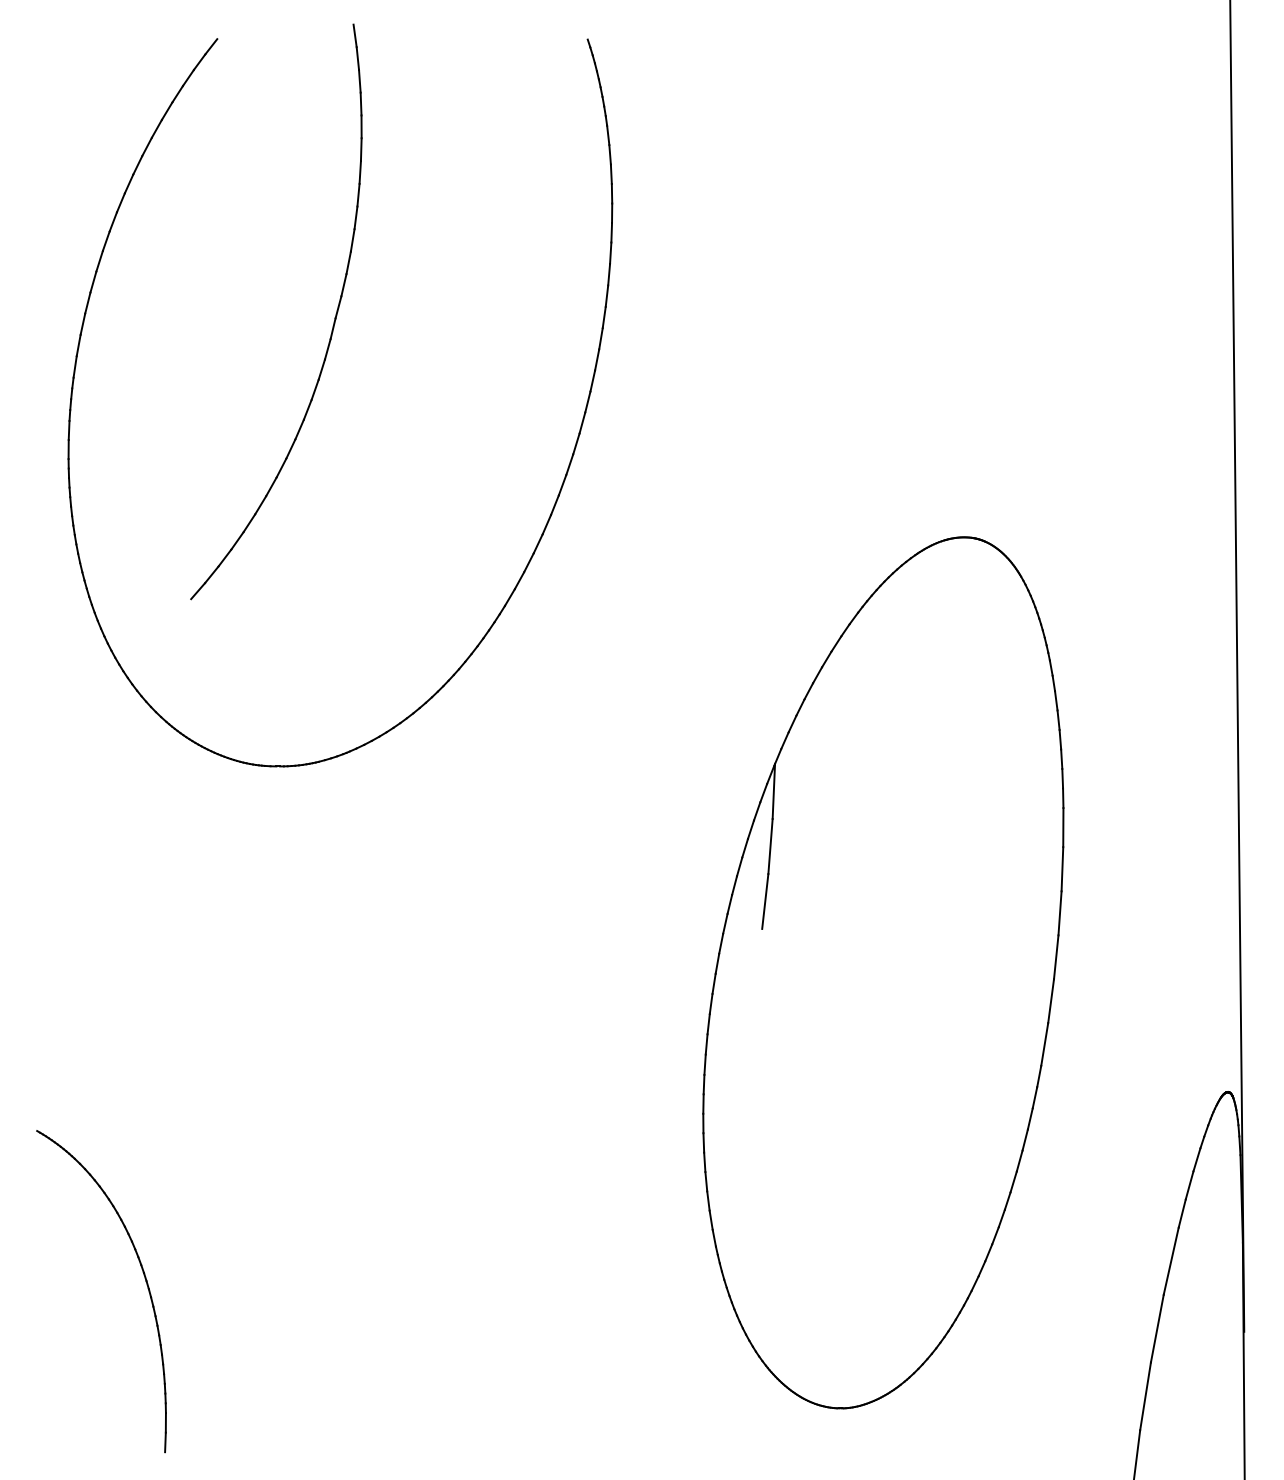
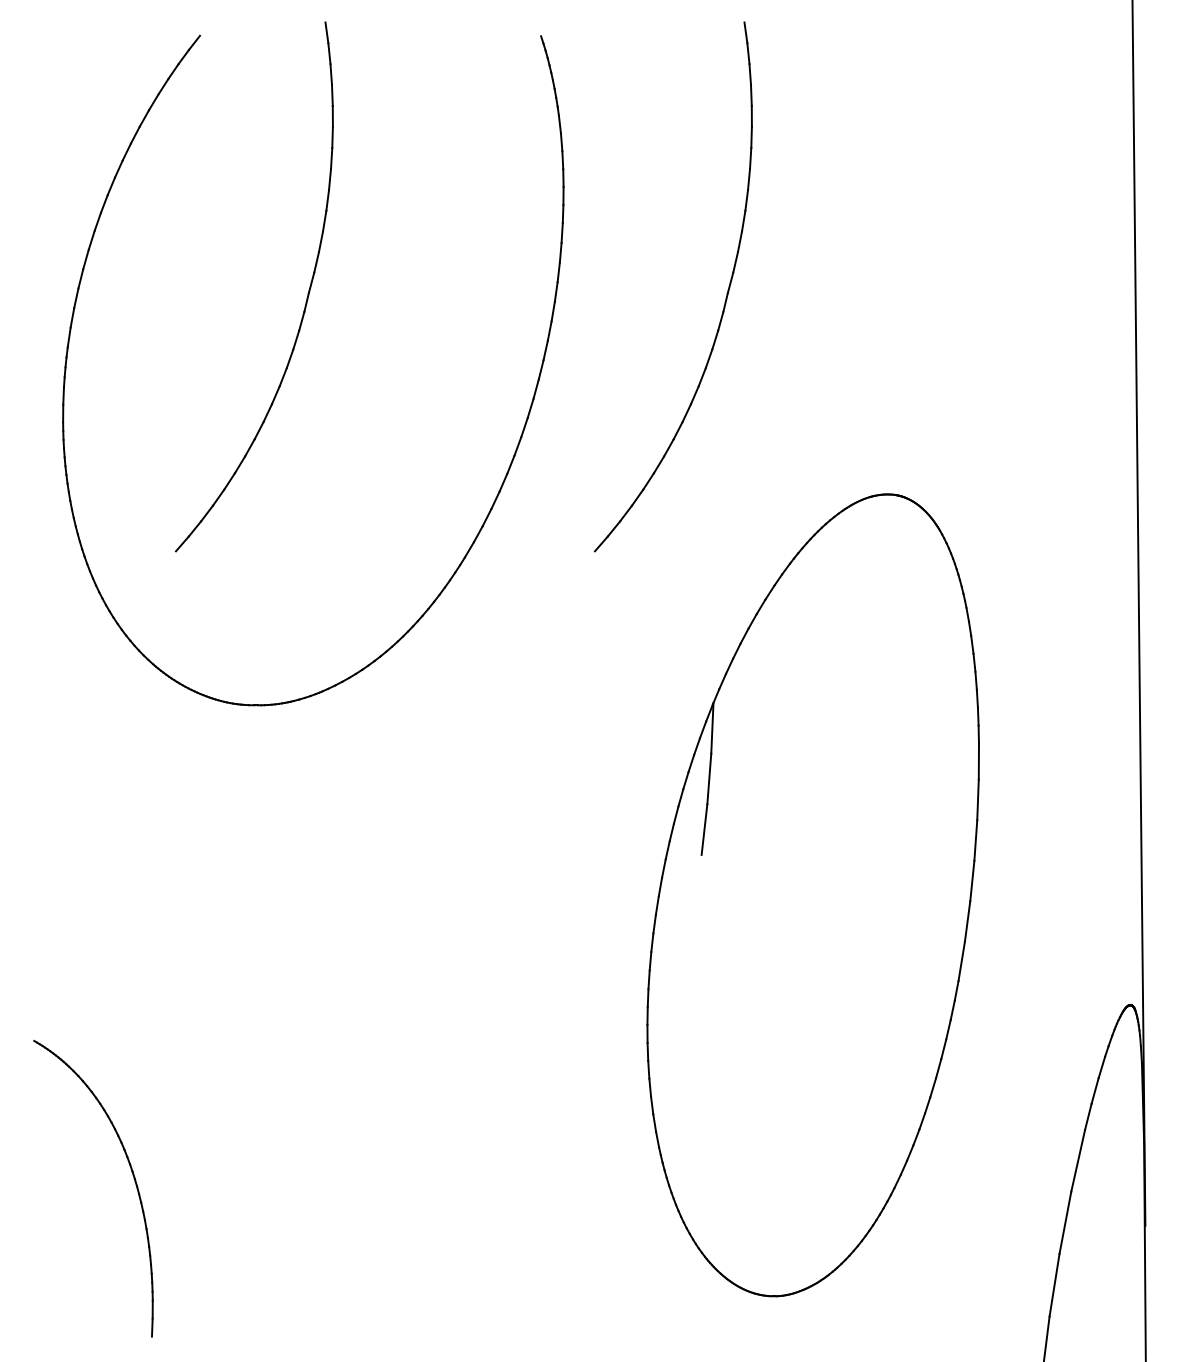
part: (788, 323) -> (725, 297), added

